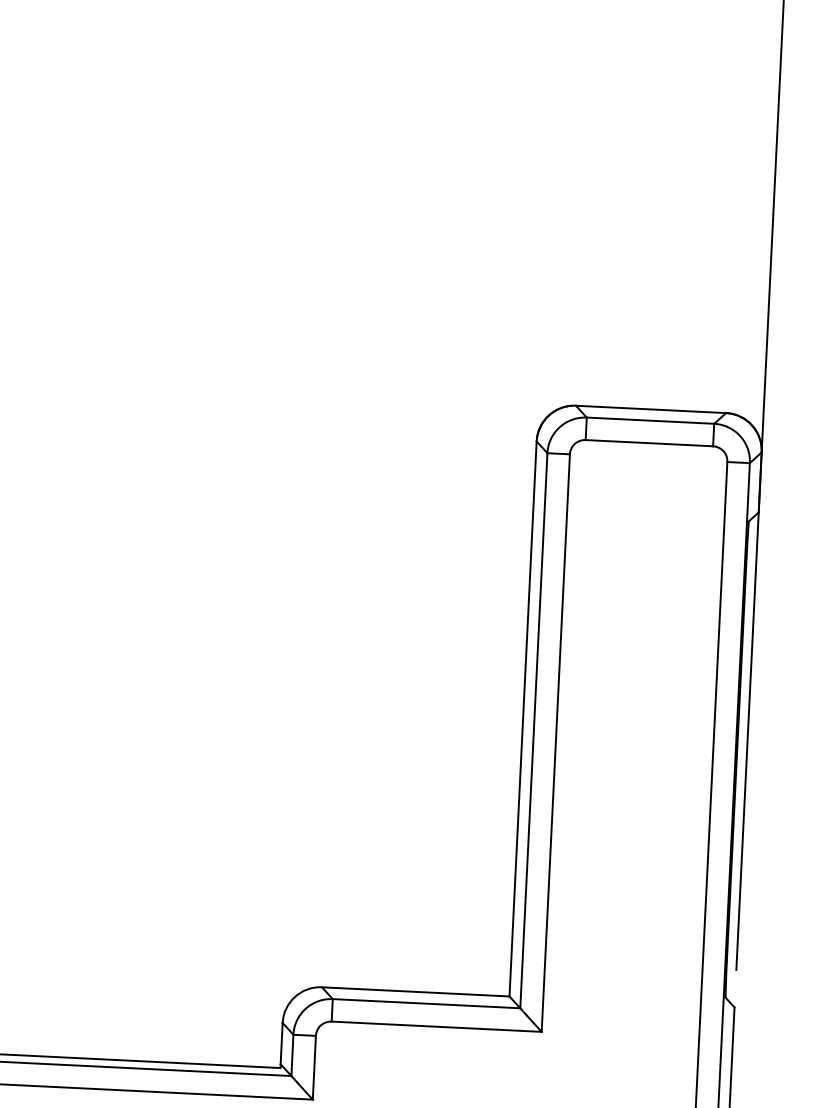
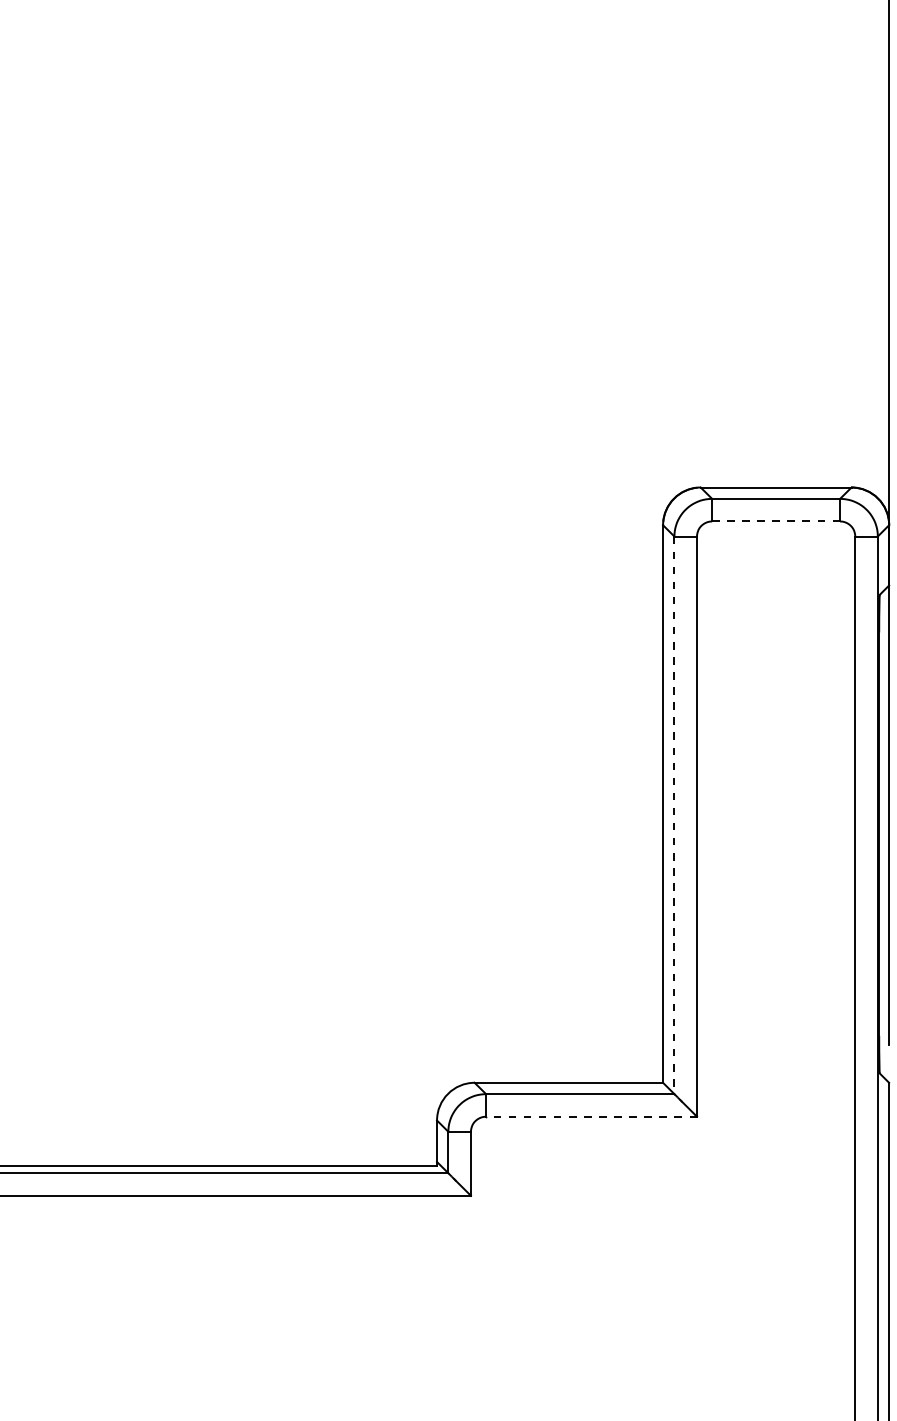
line: (648, 443) -> (775, 521), solid -> dashed
line: (533, 730) -> (674, 815), solid -> dashed
line: (436, 1026) -> (591, 1116), solid -> dashed

